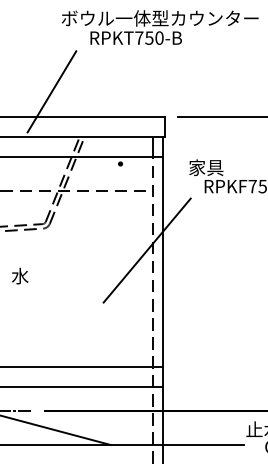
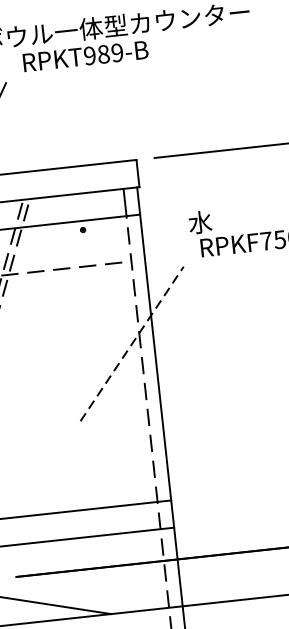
text: (149, 37) -> (103, 53), RPKT750-B -> RPKT989-B
text: (206, 167) -> (200, 222), 家具 -> 水
line: (147, 250) -> (132, 343), solid -> dashed

